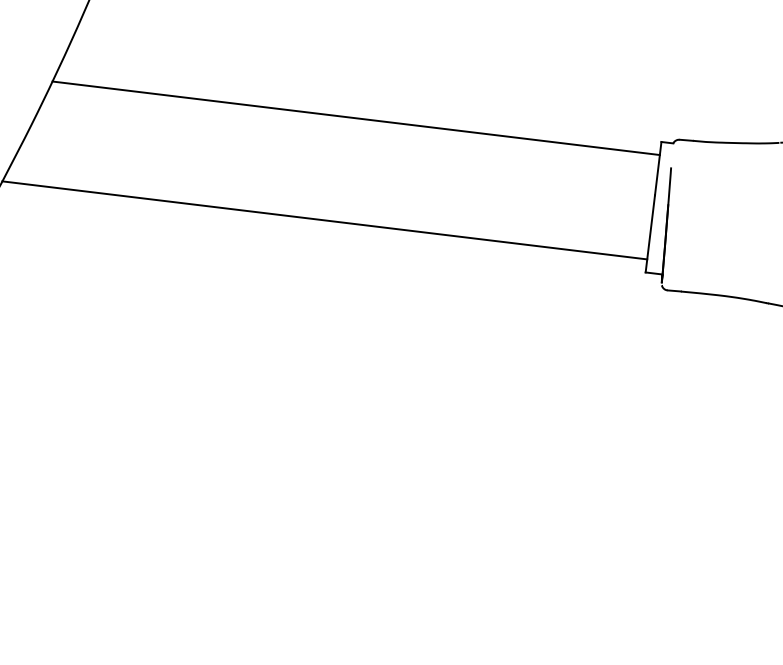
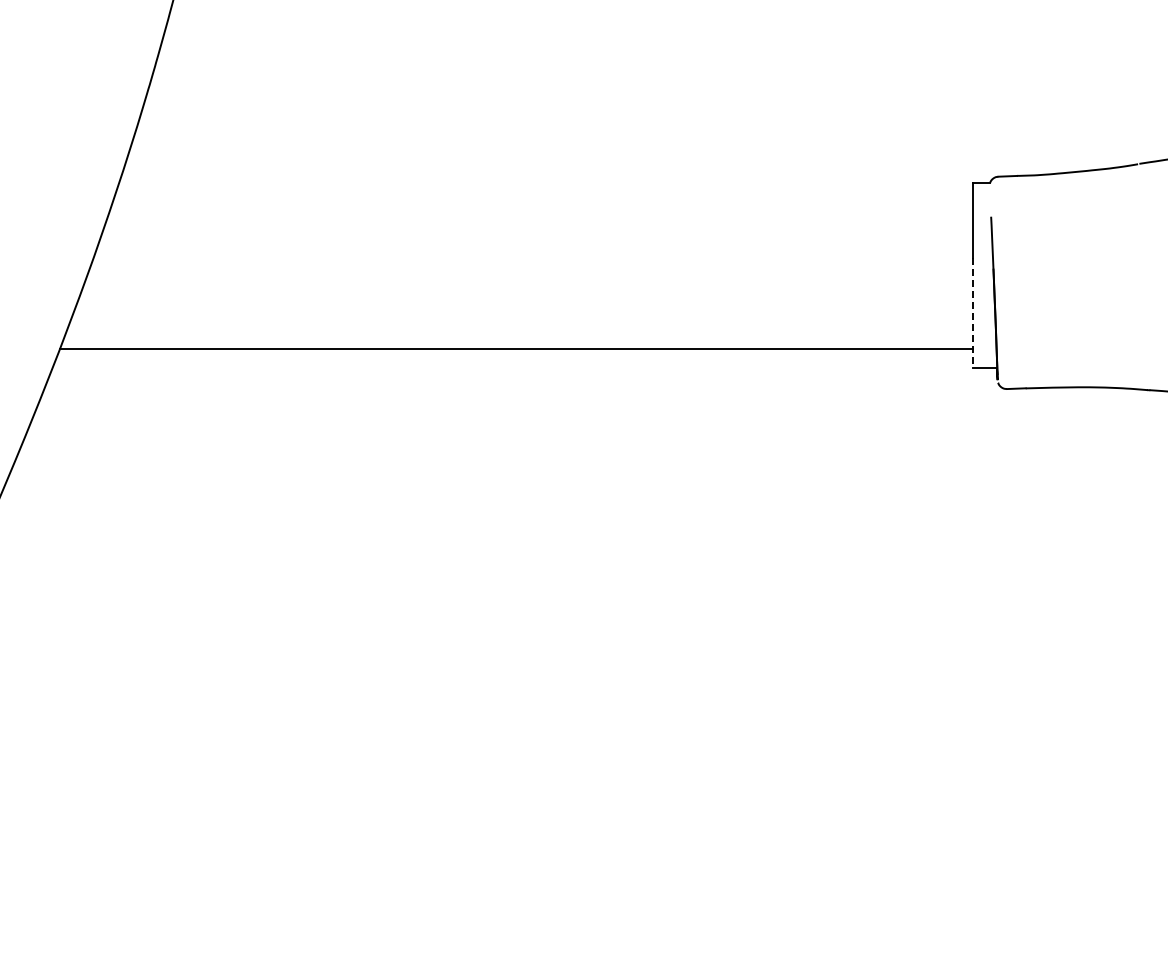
line: (356, 118) -> (543, 201), removed
line: (650, 234) -> (973, 313), solid -> dashed

